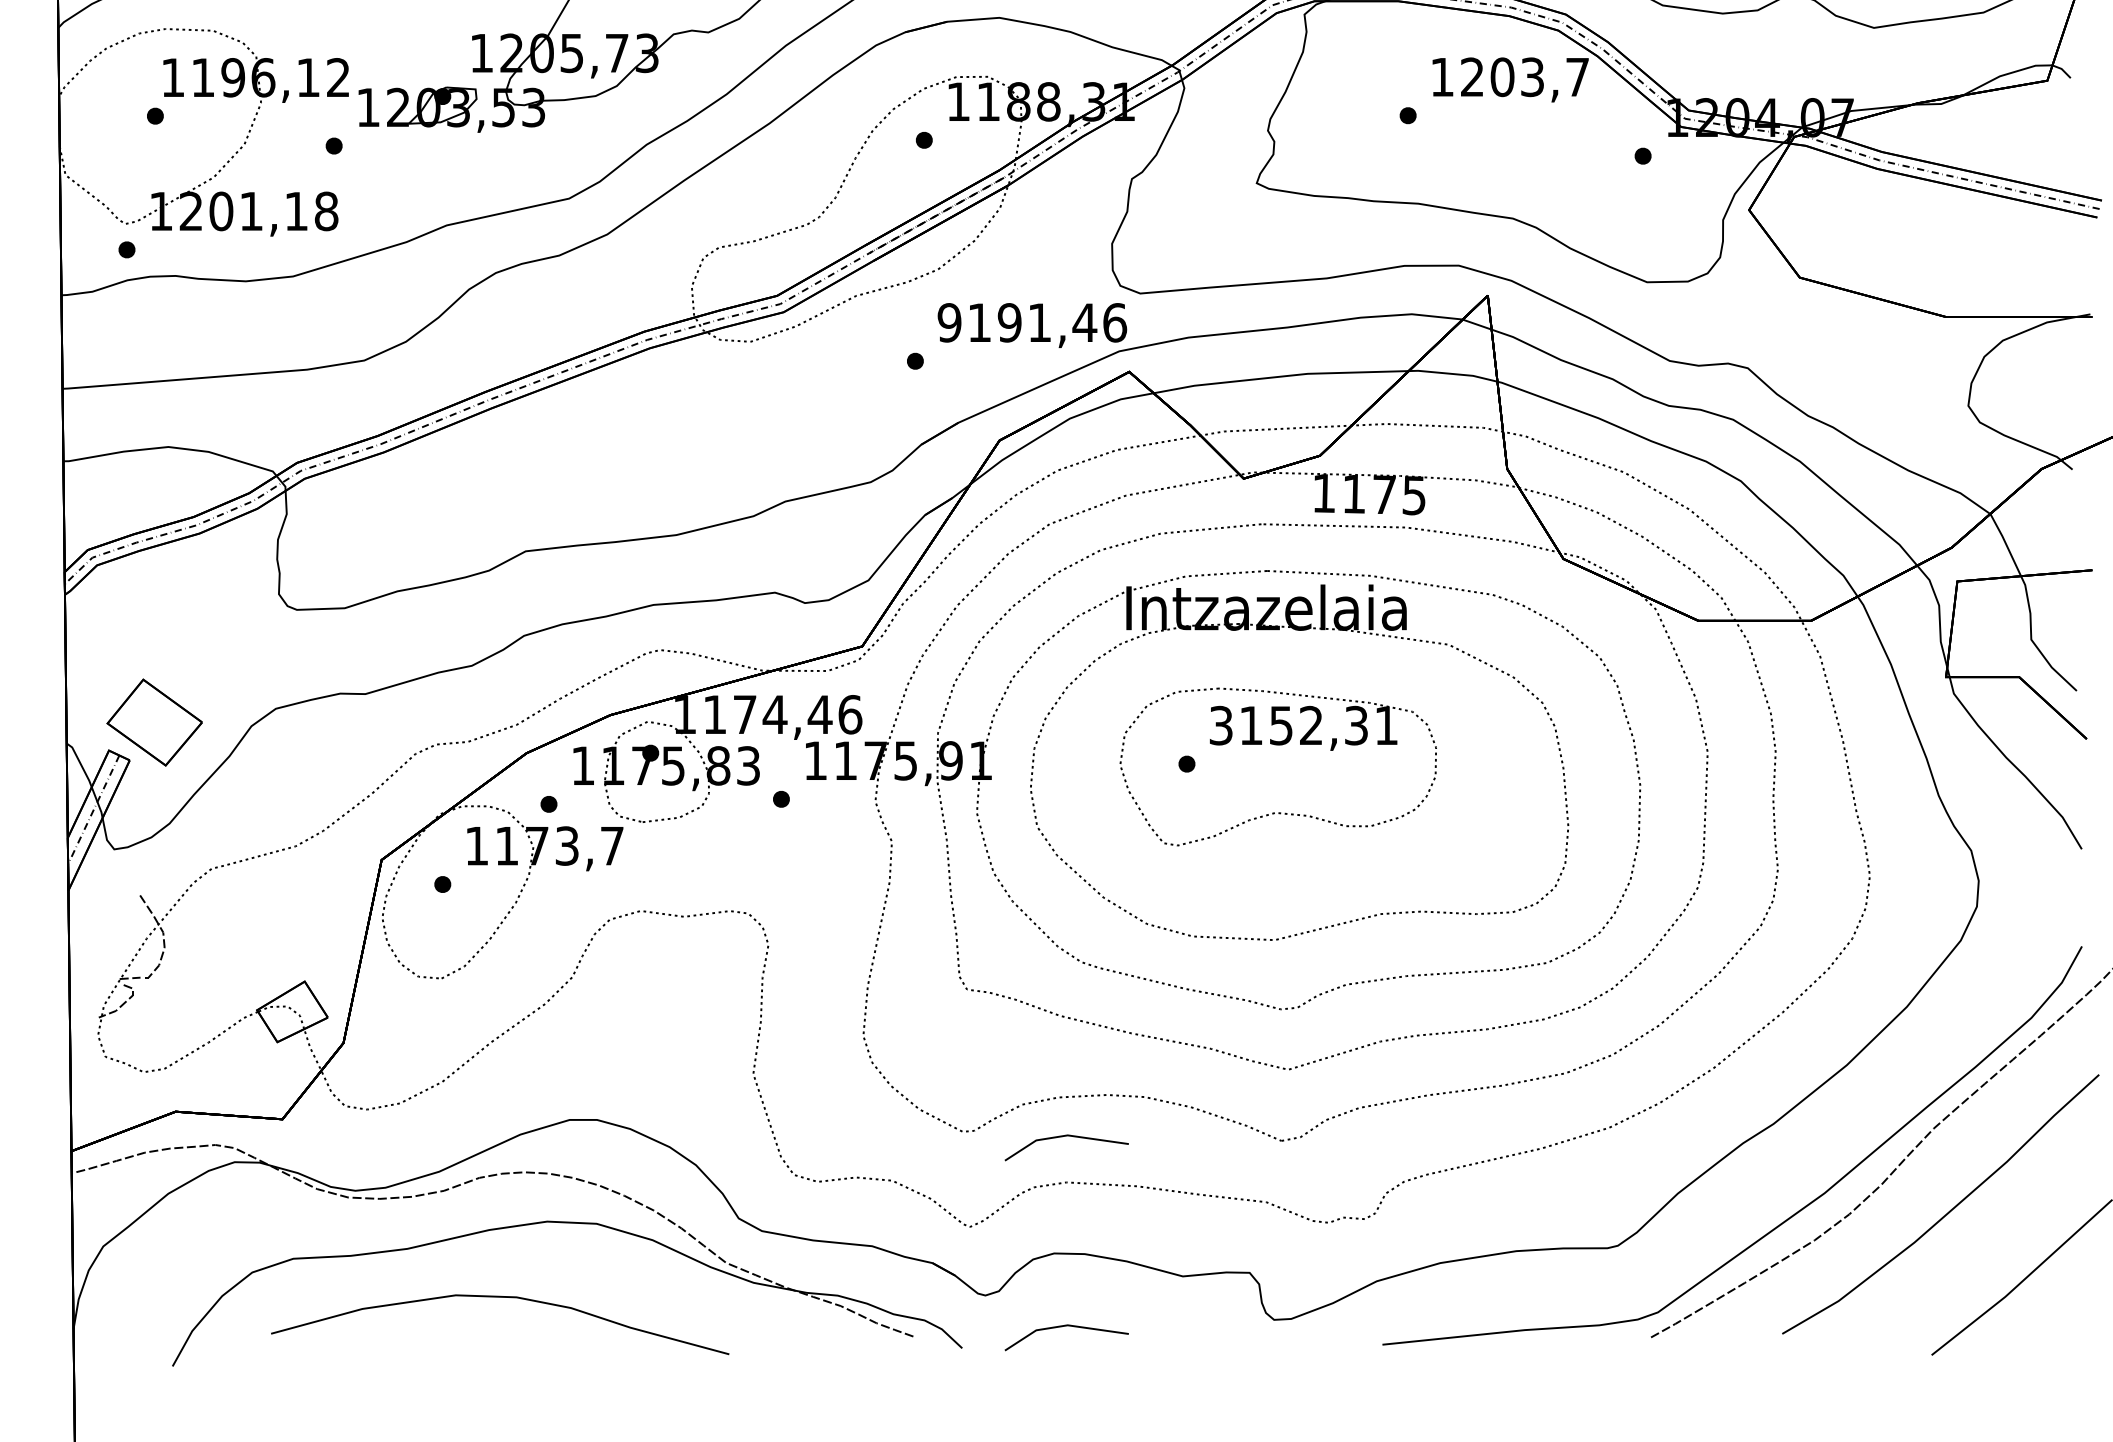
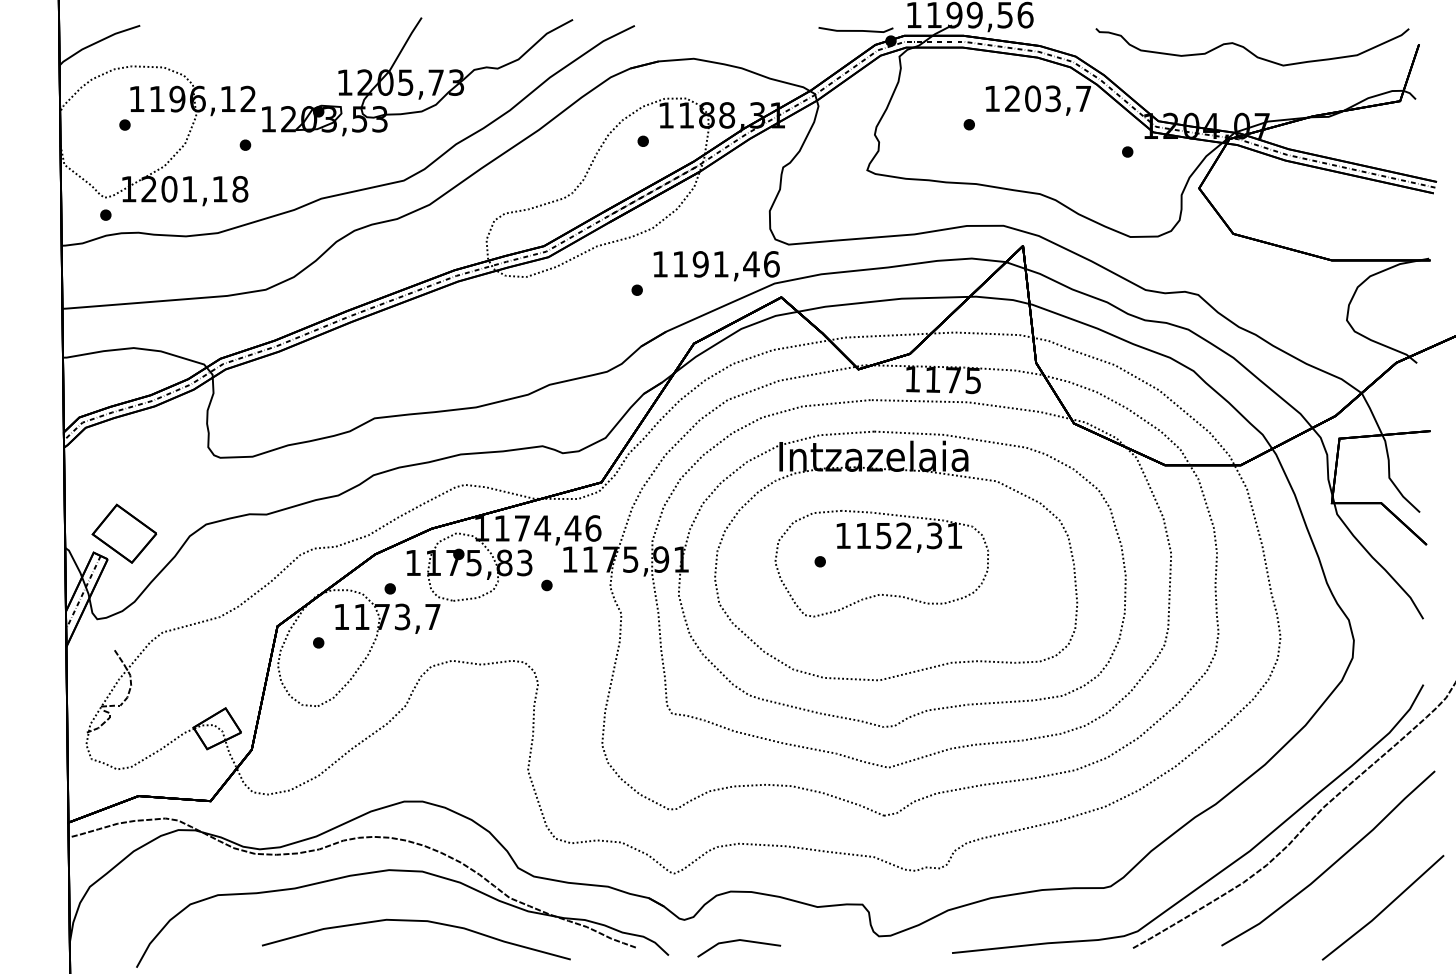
text: (949, 323) -> (660, 264), 9191,46 -> 1191,46
text: (1219, 725) -> (842, 535), 3152,31 -> 1152,31
line: (1065, 1137) -> (738, 813), removed
curve: (500, 1297) -> (416, 921), moved

